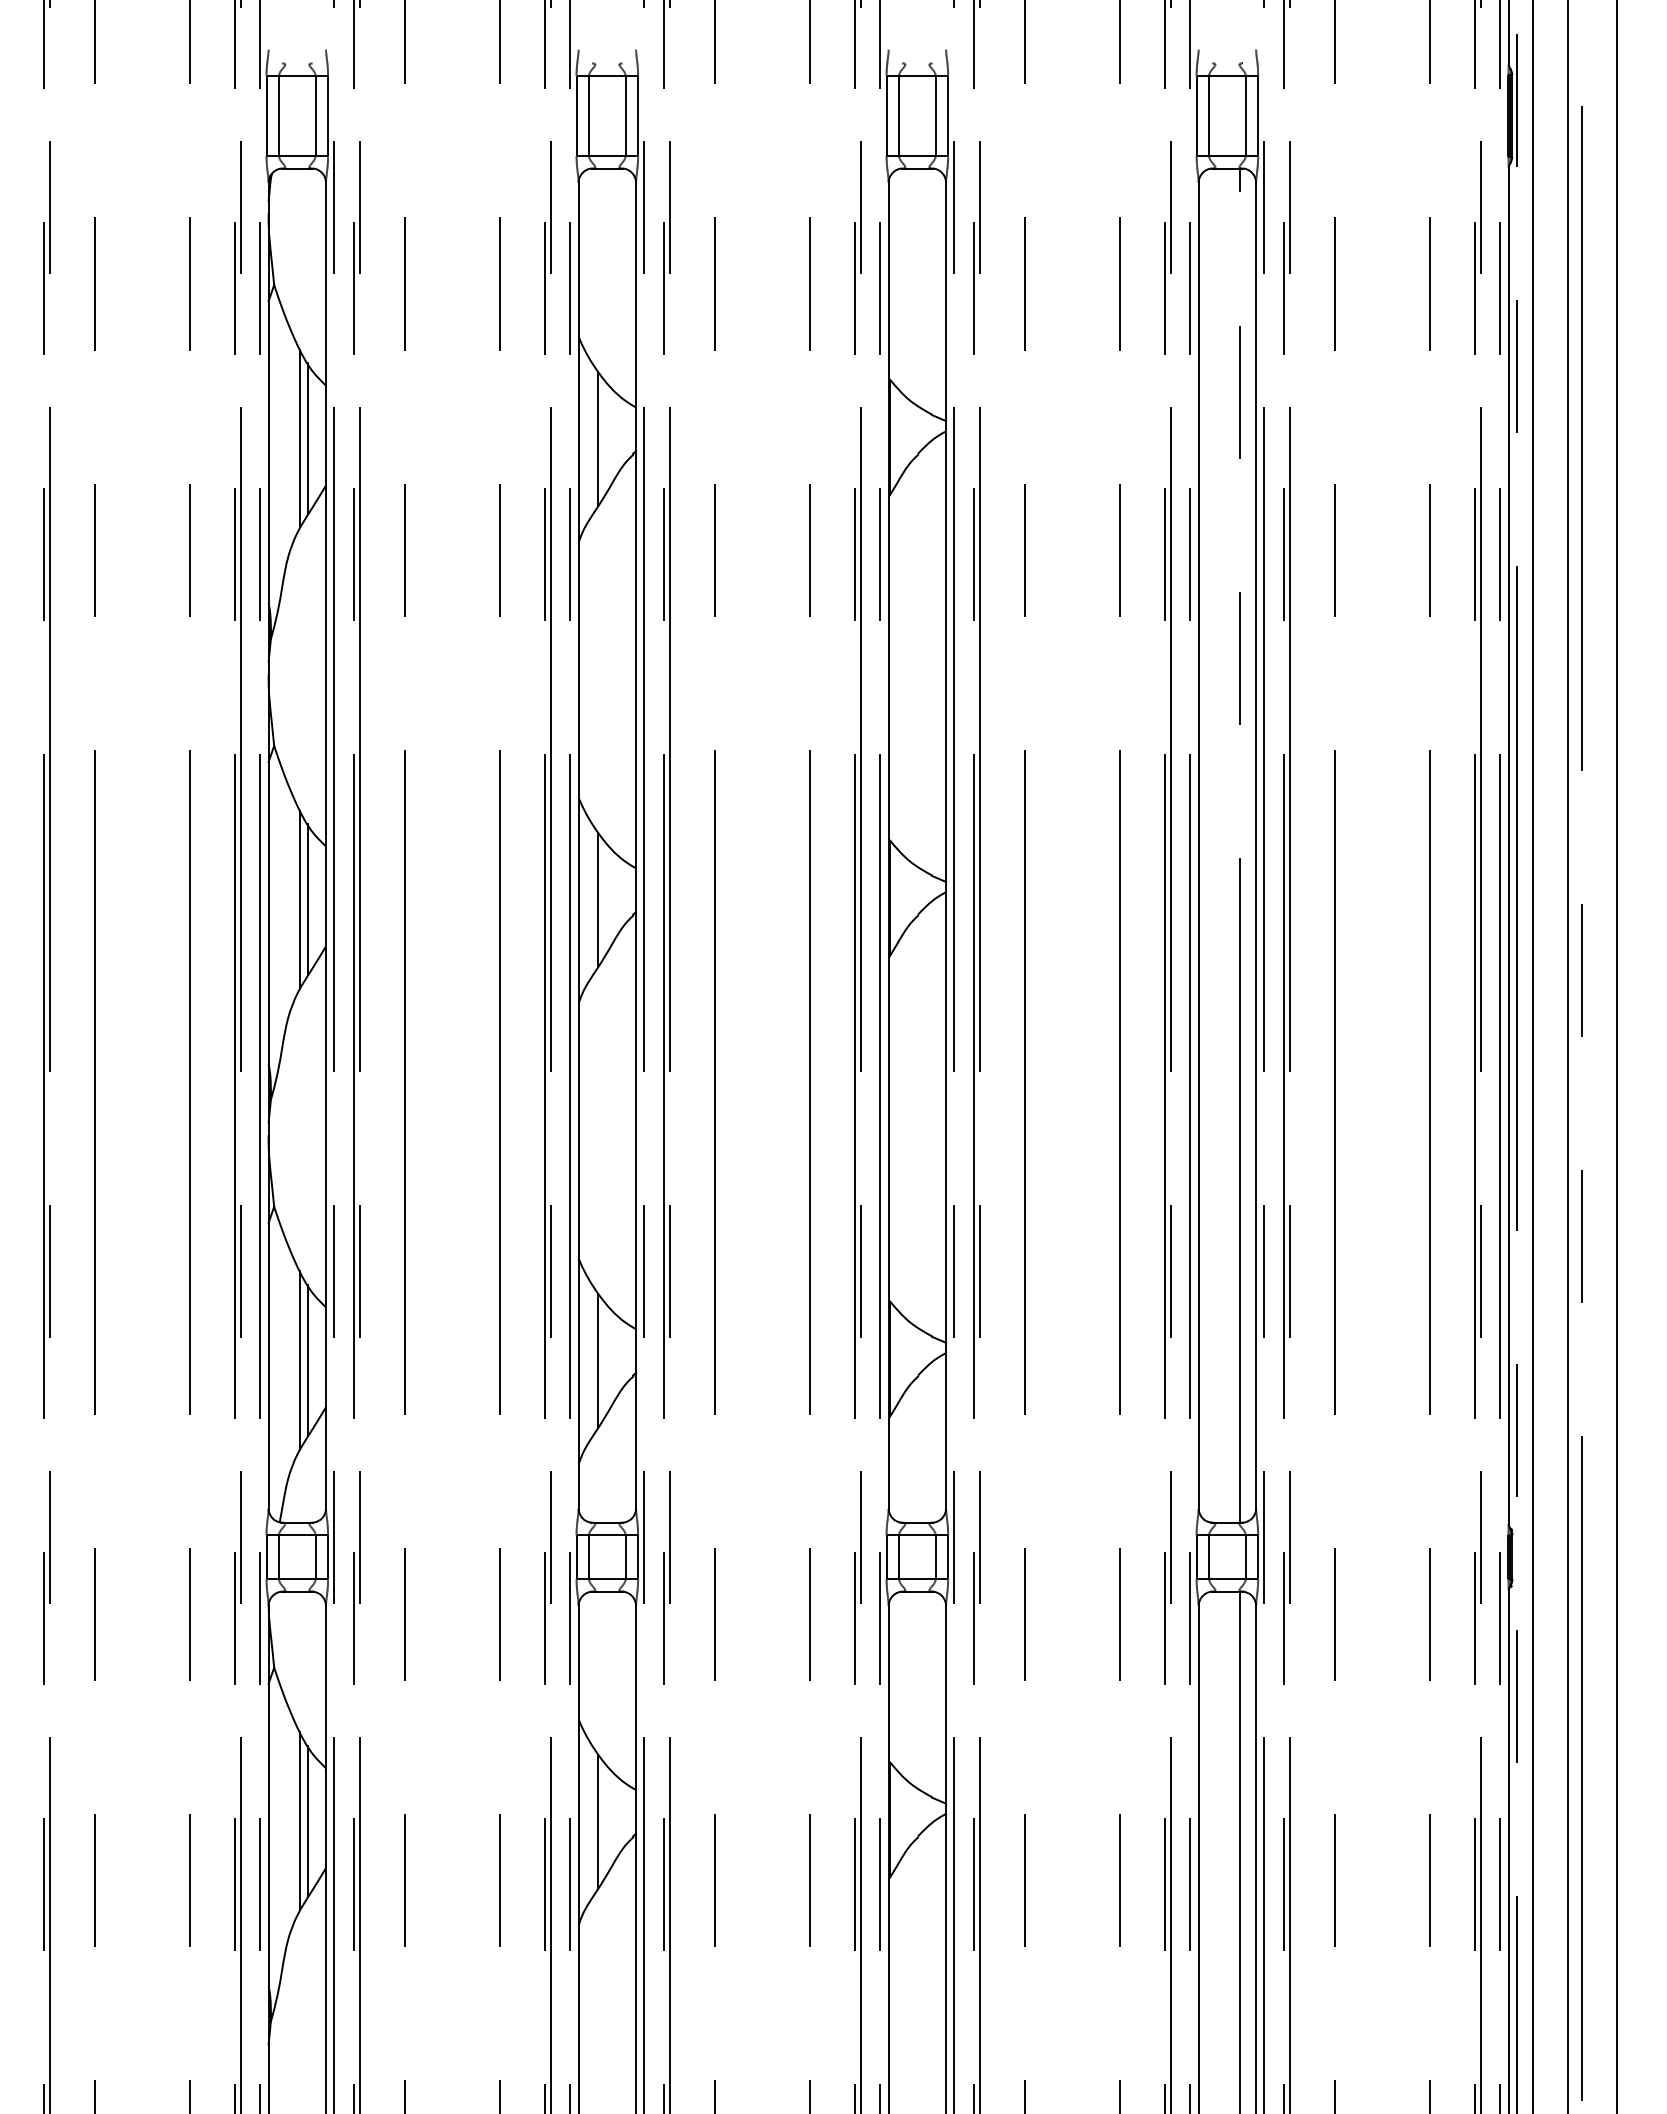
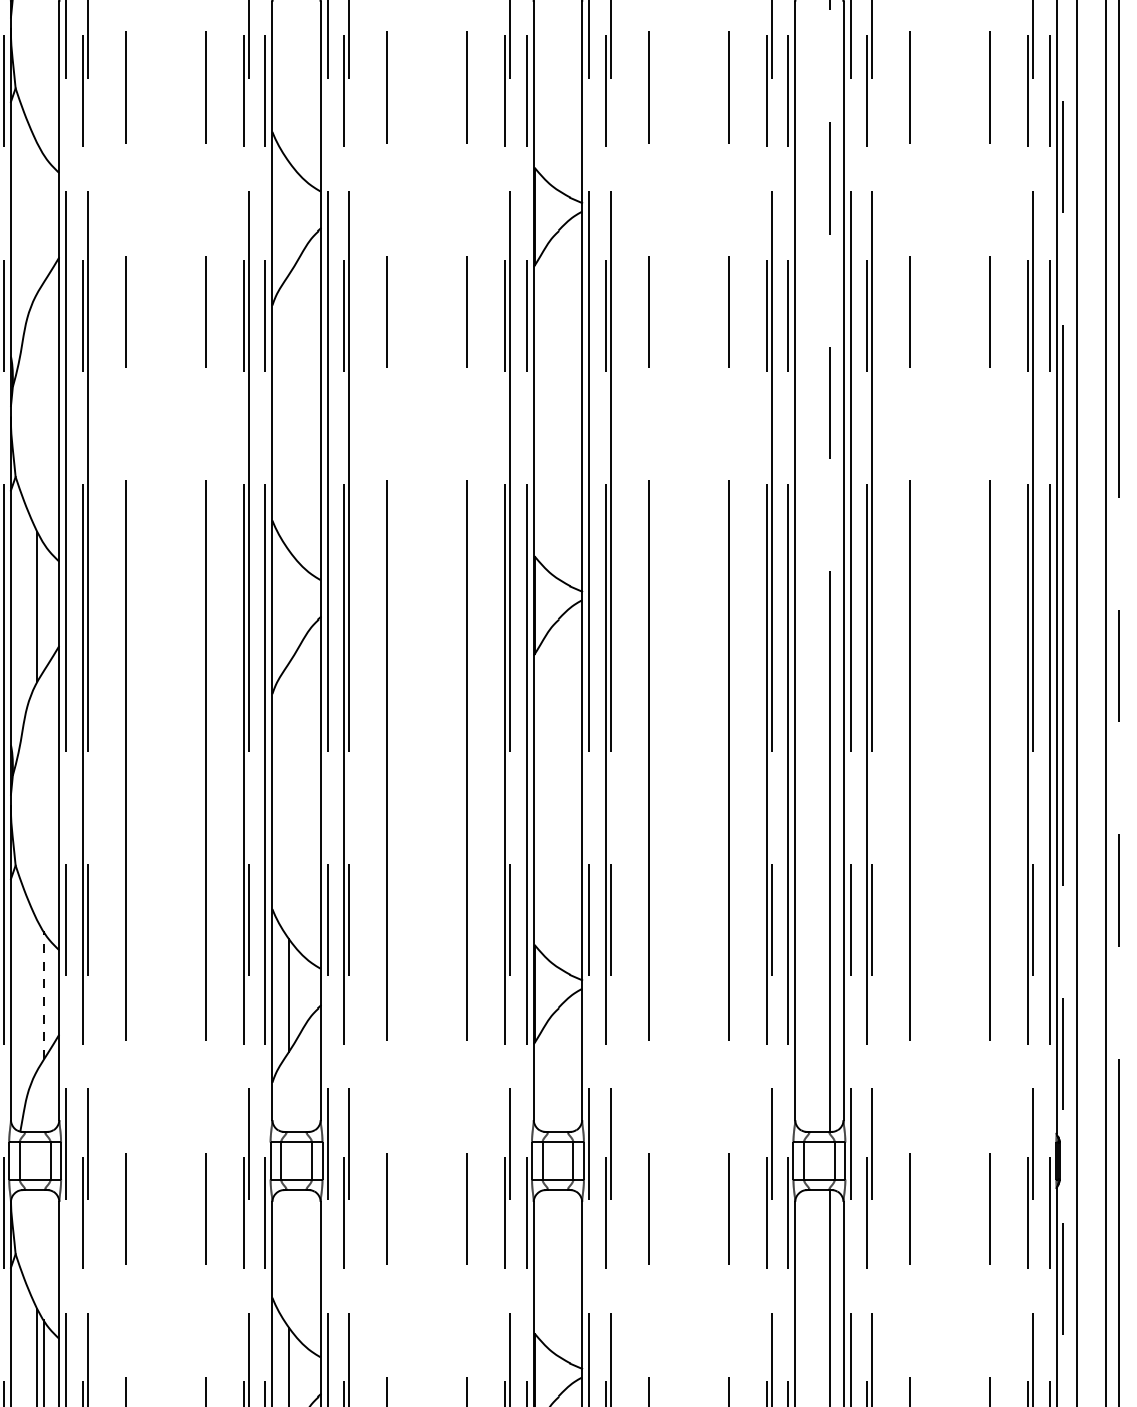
line: (299, 438) -> (36, 217), removed
line: (308, 438) -> (44, 217), removed
line: (598, 438) -> (289, 217), removed
line: (308, 899) -> (44, 606), removed
line: (598, 899) -> (289, 606), removed
line: (299, 1360) -> (36, 995), removed
line: (308, 1360) -> (44, 995), solid -> dashed

